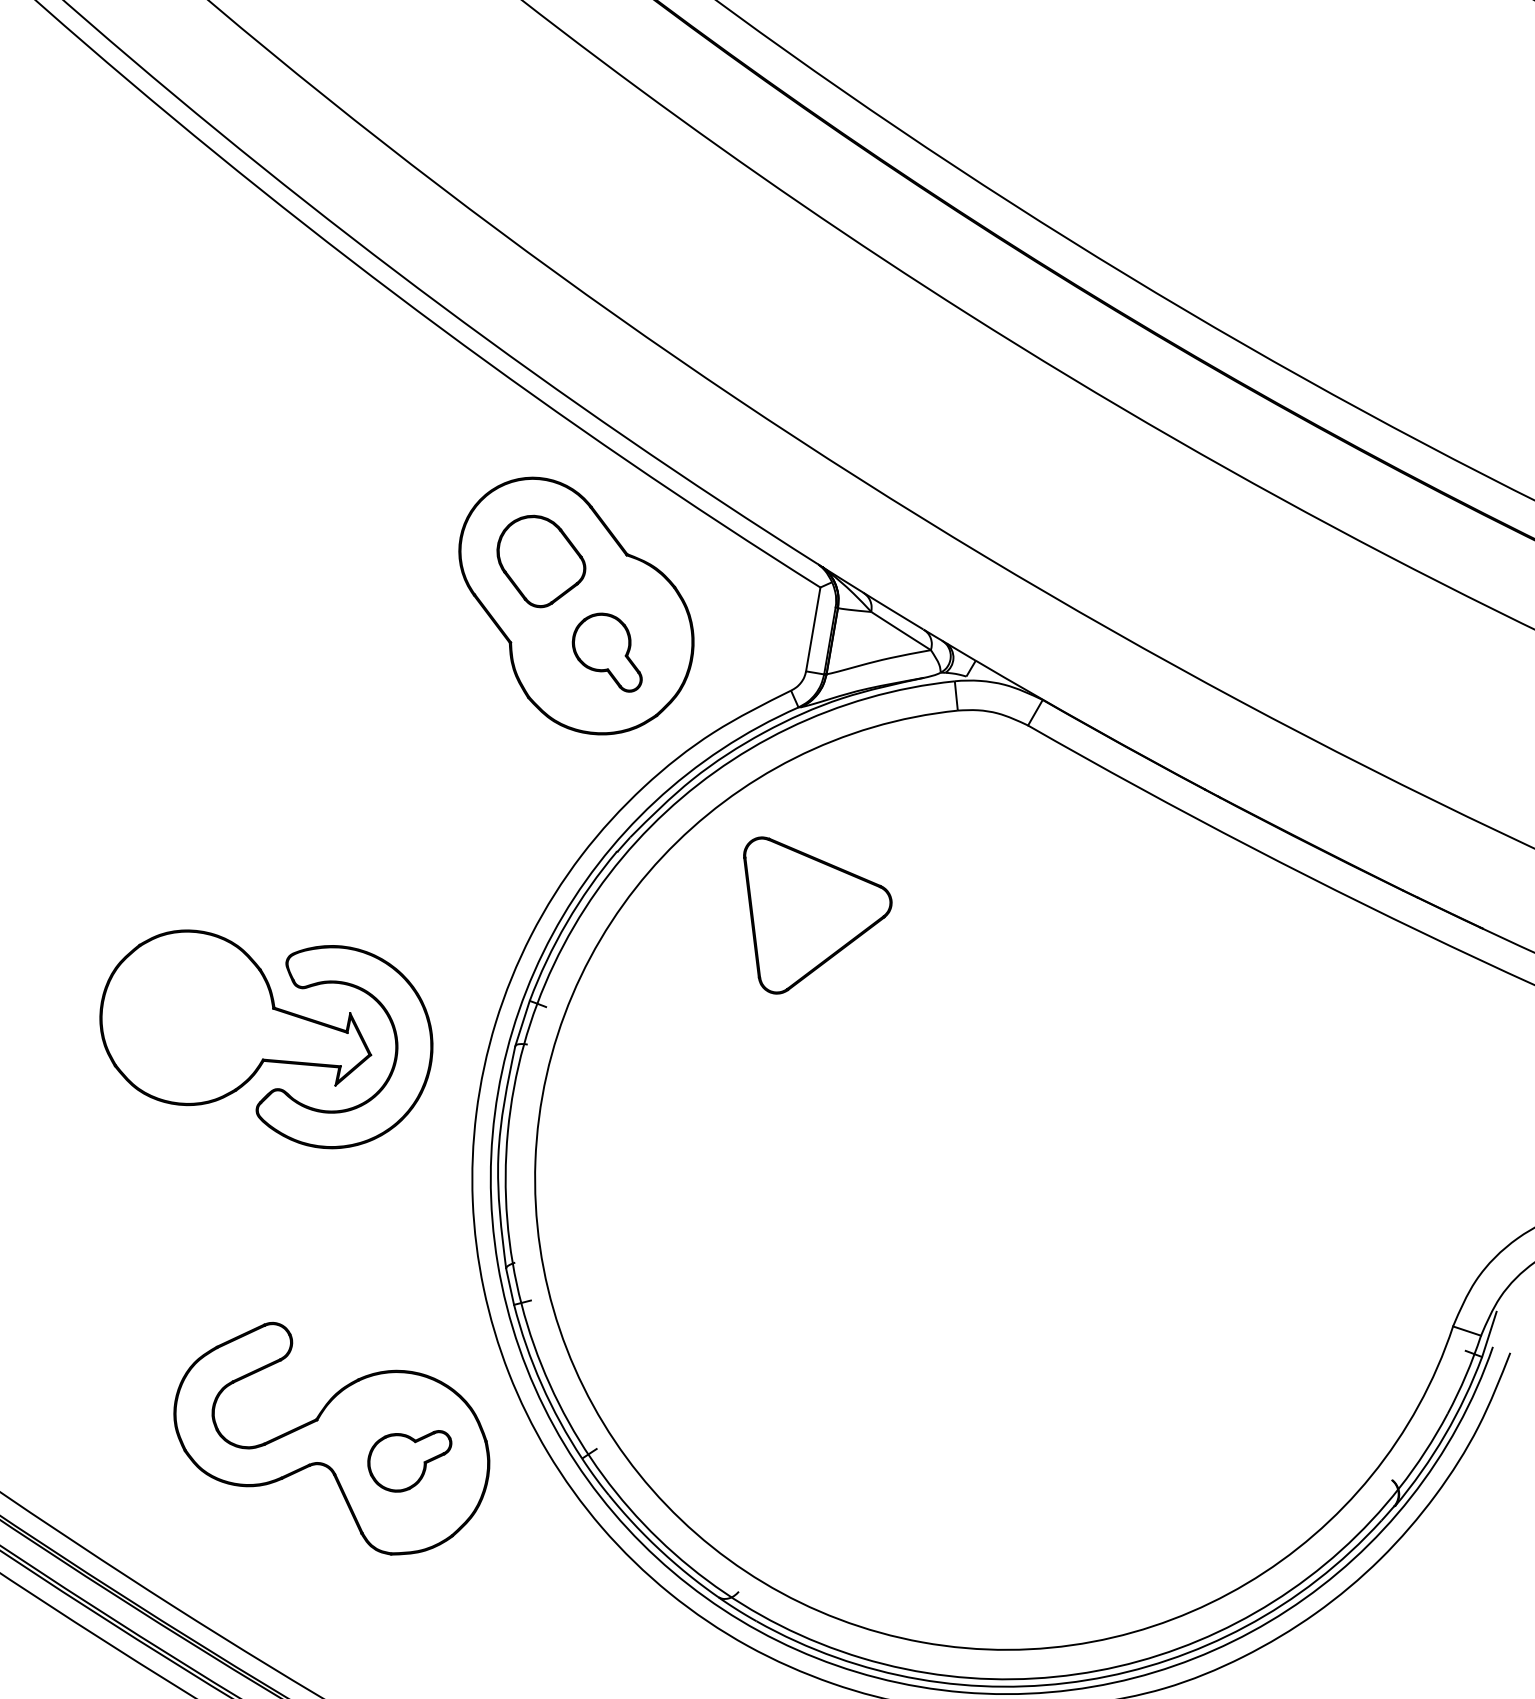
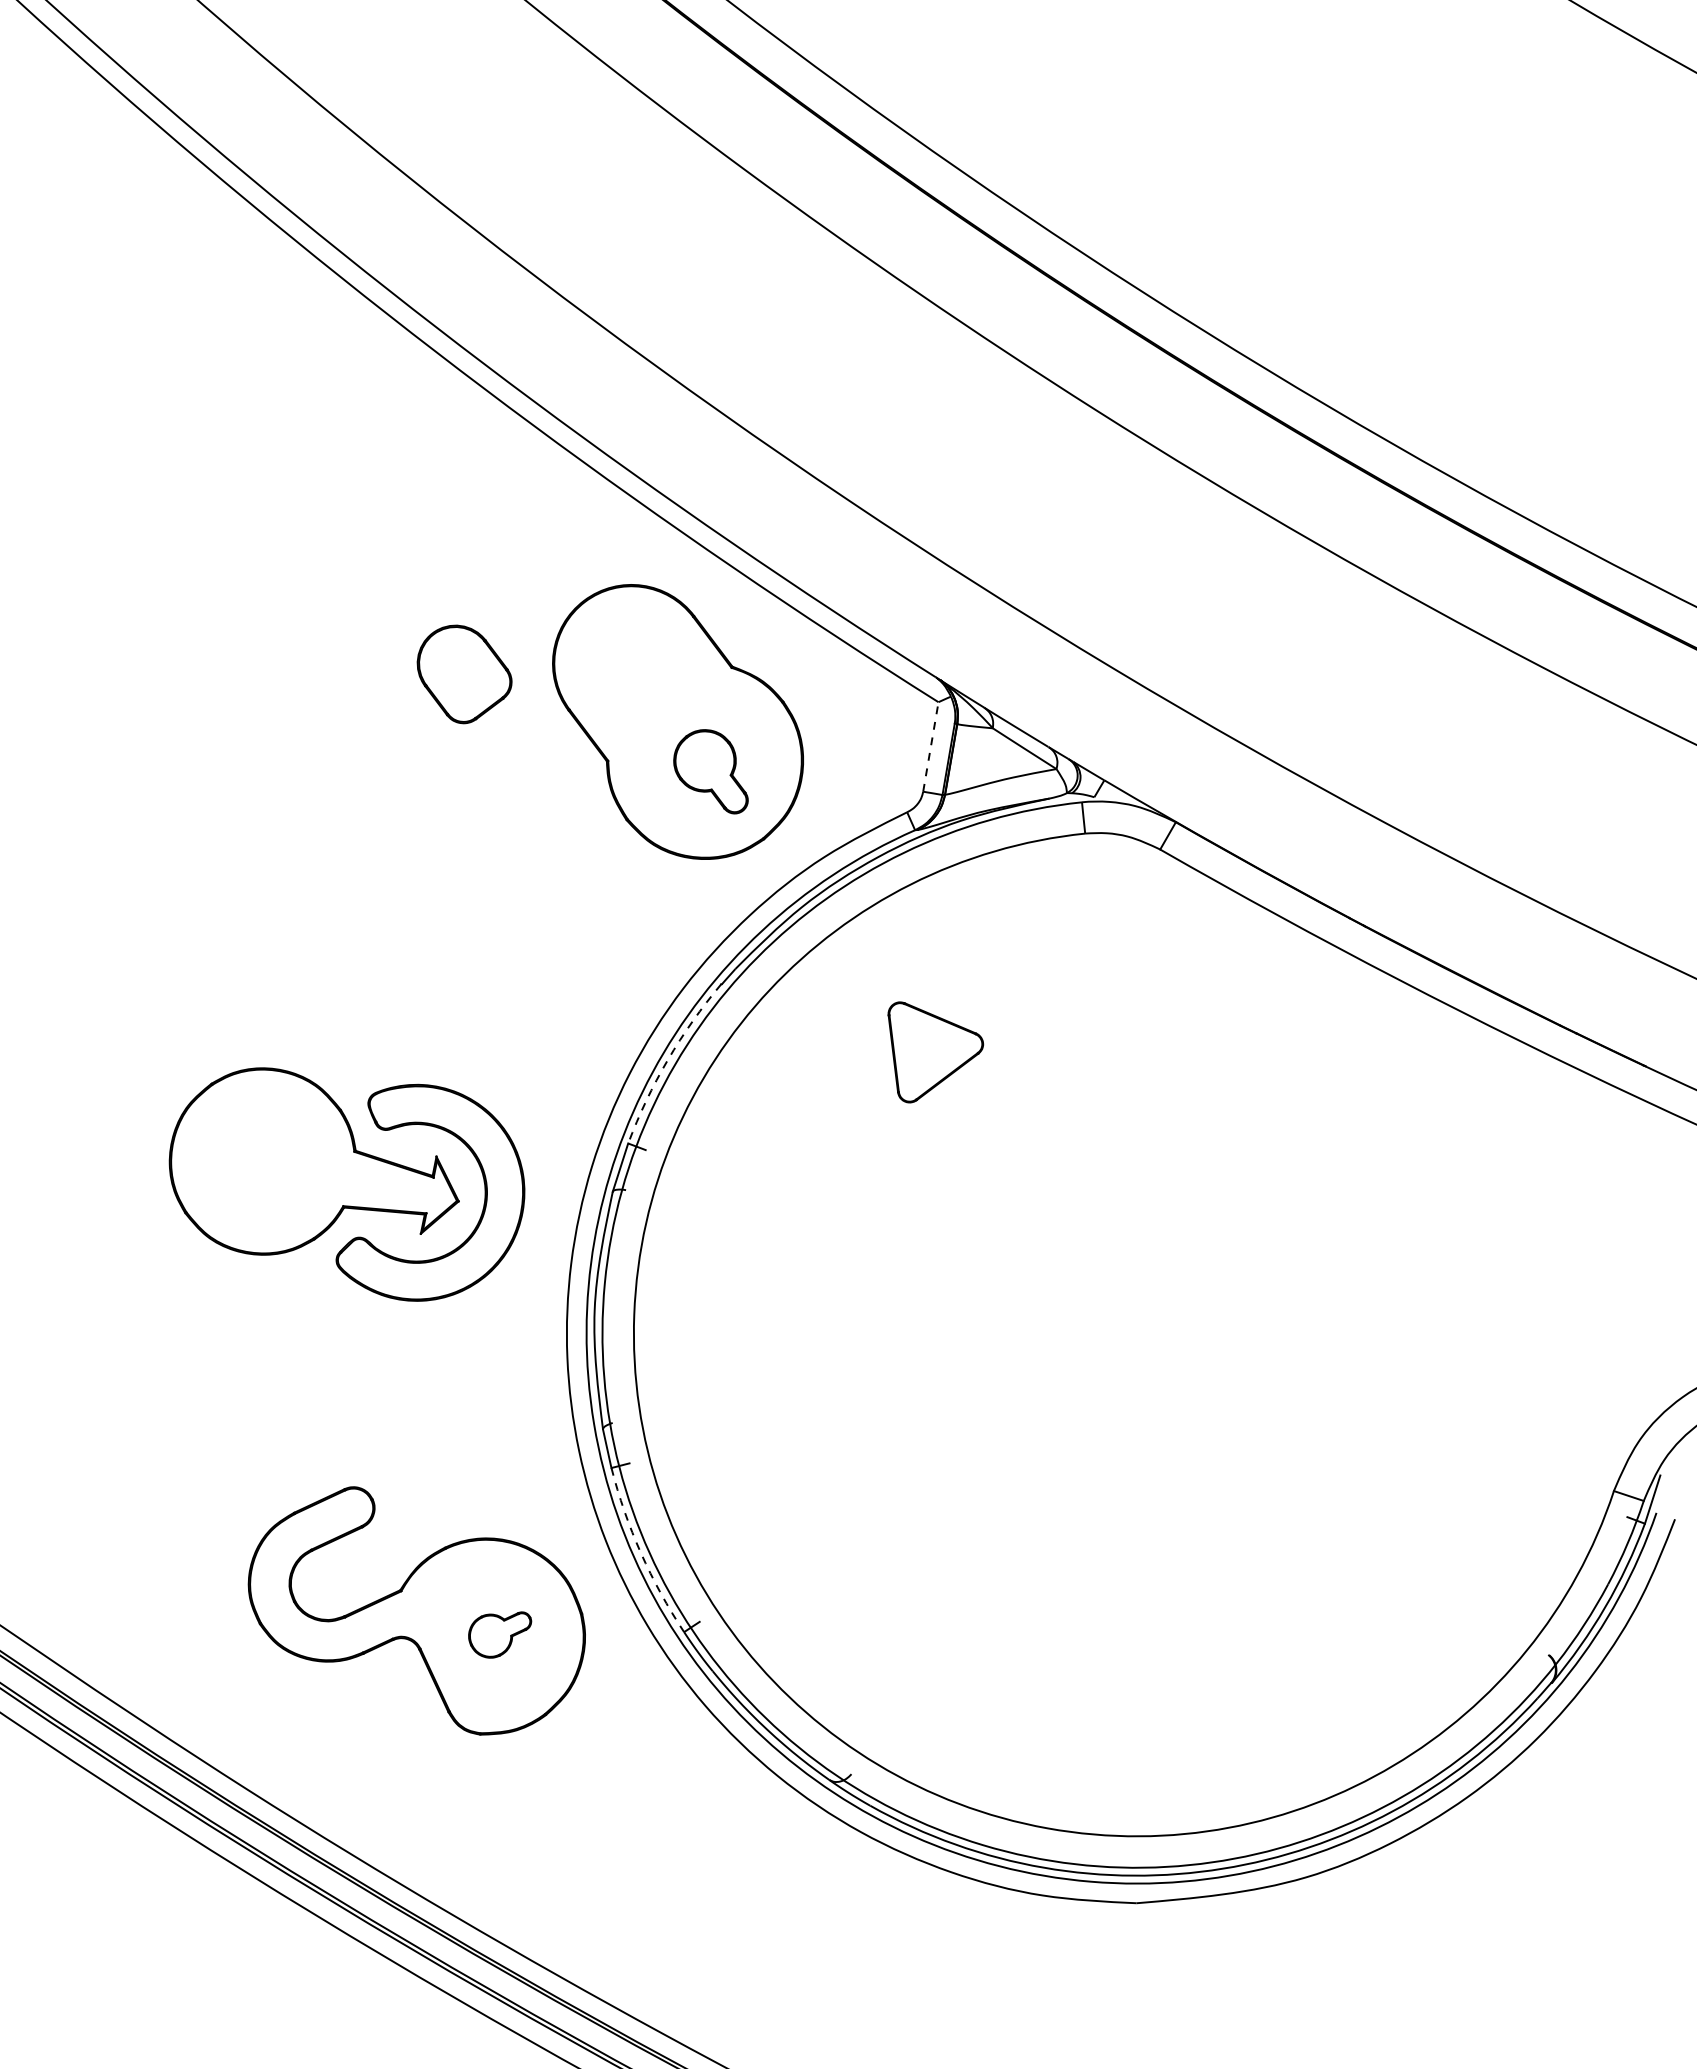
part: (541, 561) -> (464, 674), moved
line: (812, 629) -> (930, 746), solid -> dashed
part: (817, 915) -> (935, 1052), size x0.6
arc: (566, 922) -> (667, 1059), solid -> dashed
arc: (541, 1384) -> (640, 1553), solid -> dashed
part: (409, 1460) -> (499, 1634), size x0.7

